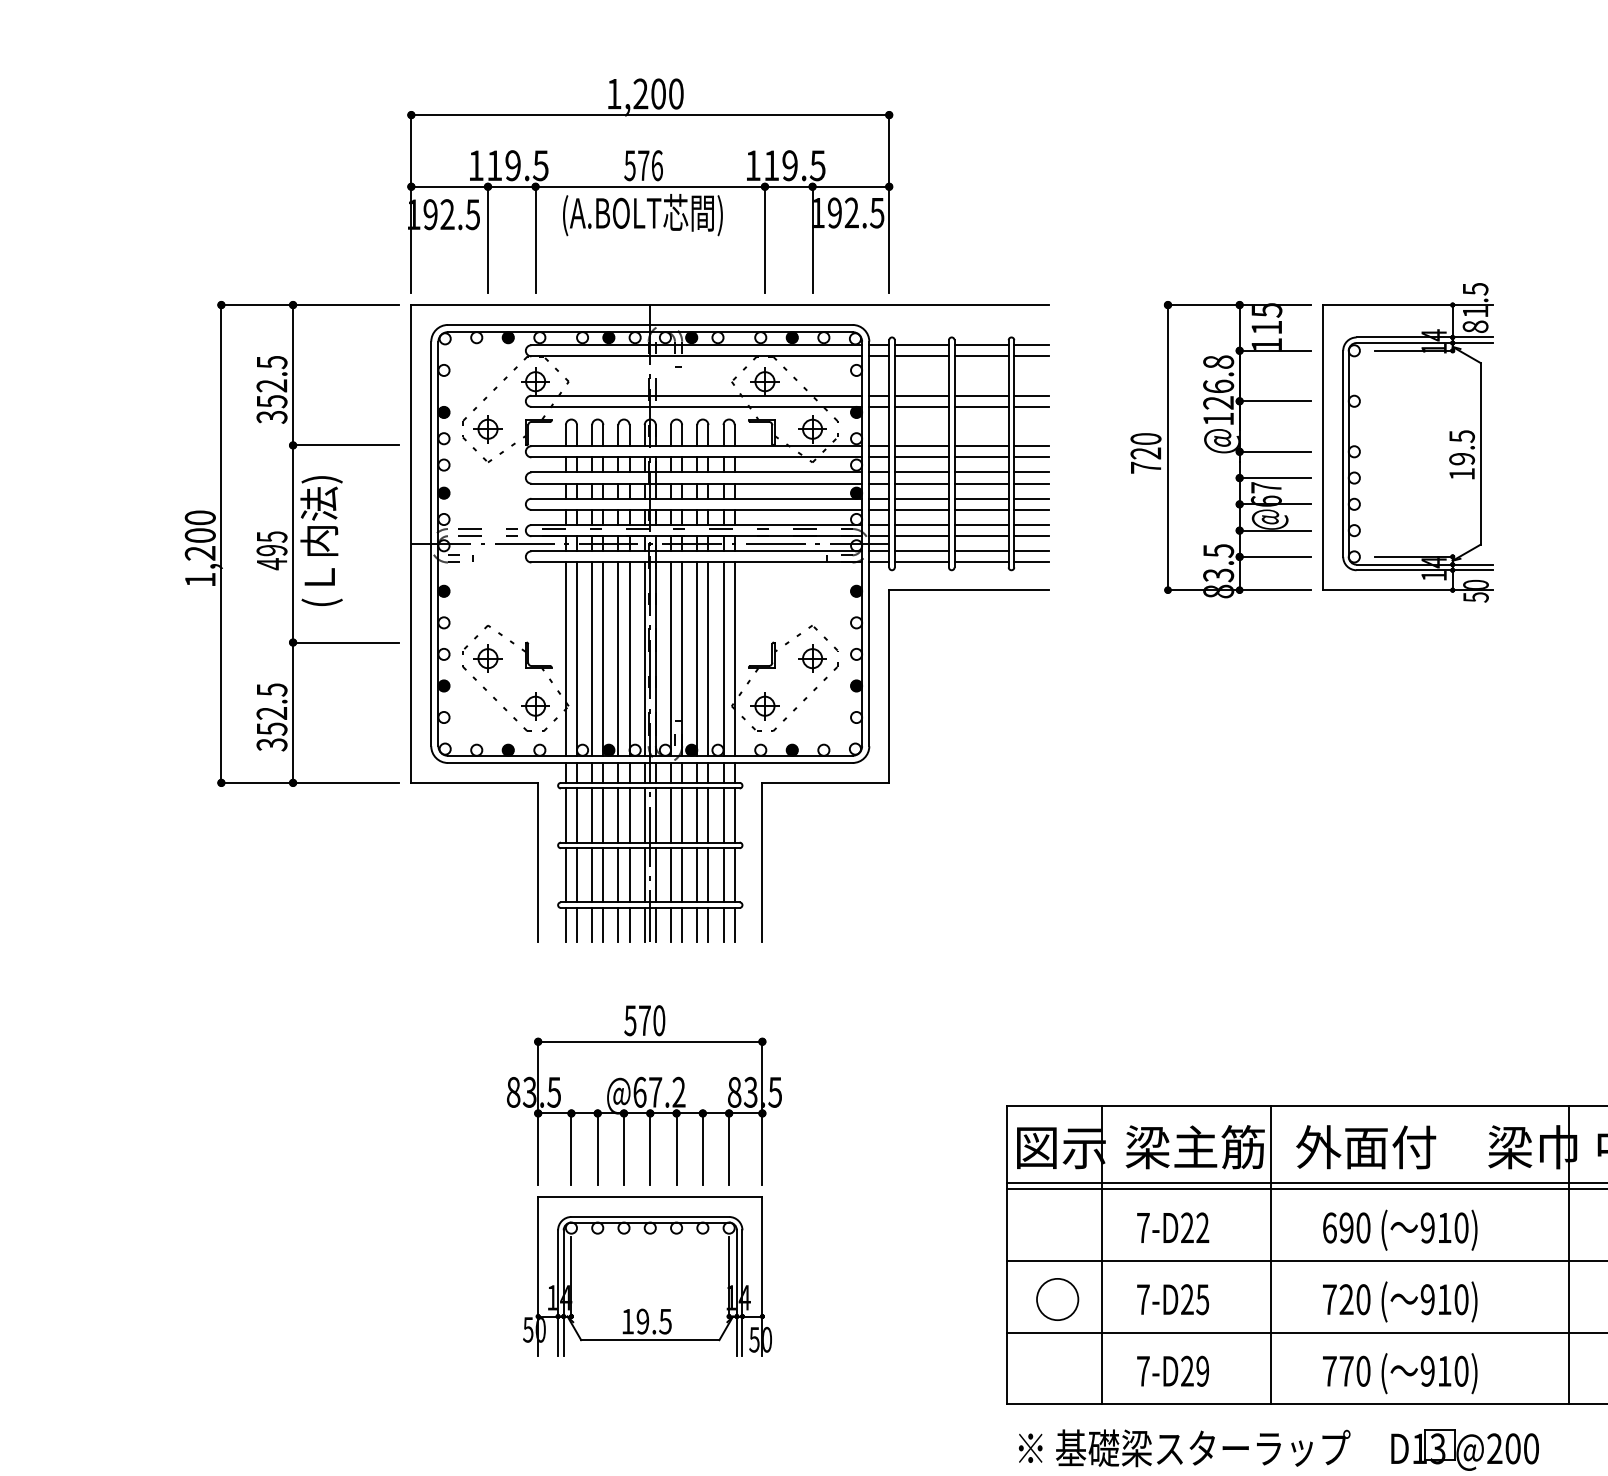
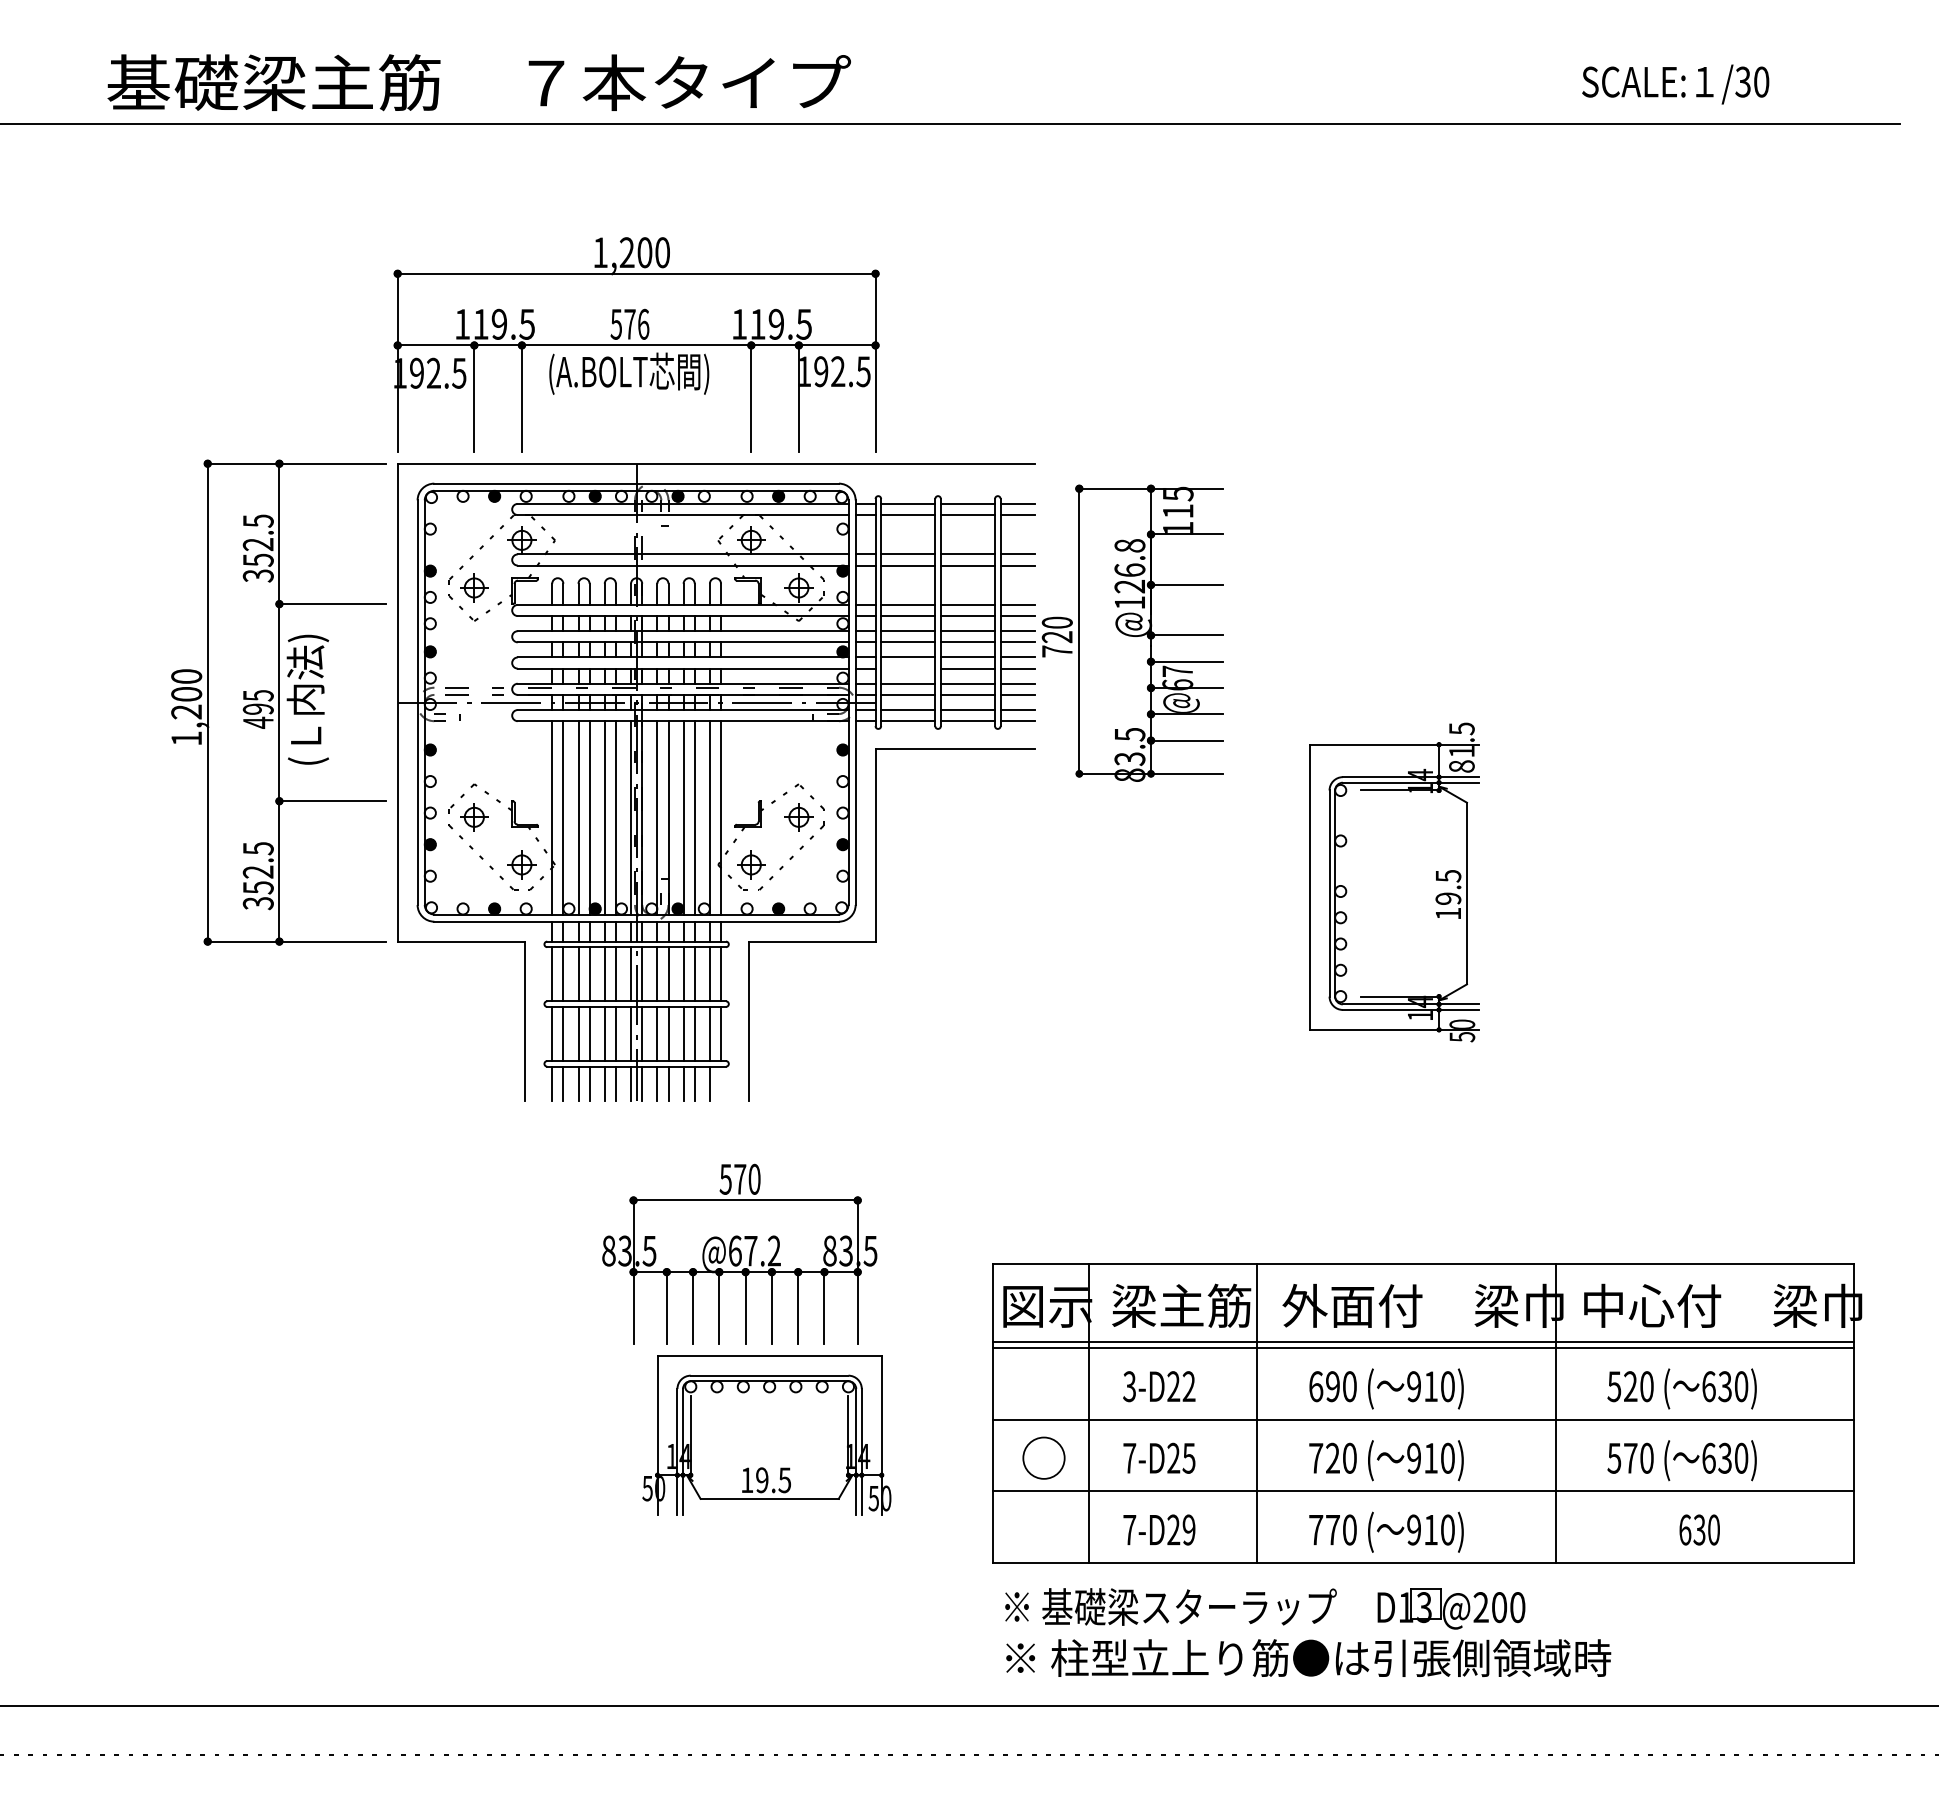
part: (1408, 442) -> (1394, 882), moved
part: (1221, 448) -> (1132, 632), moved
line: (922, 509) -> (908, 668), removed
line: (735, 924) -> (721, 1083), removed
part: (644, 1094) -> (739, 1253), moved
text: (1143, 1227) -> (1129, 1386), 7-D22 -> 3-D22
part: (647, 1276) -> (766, 1435), moved

